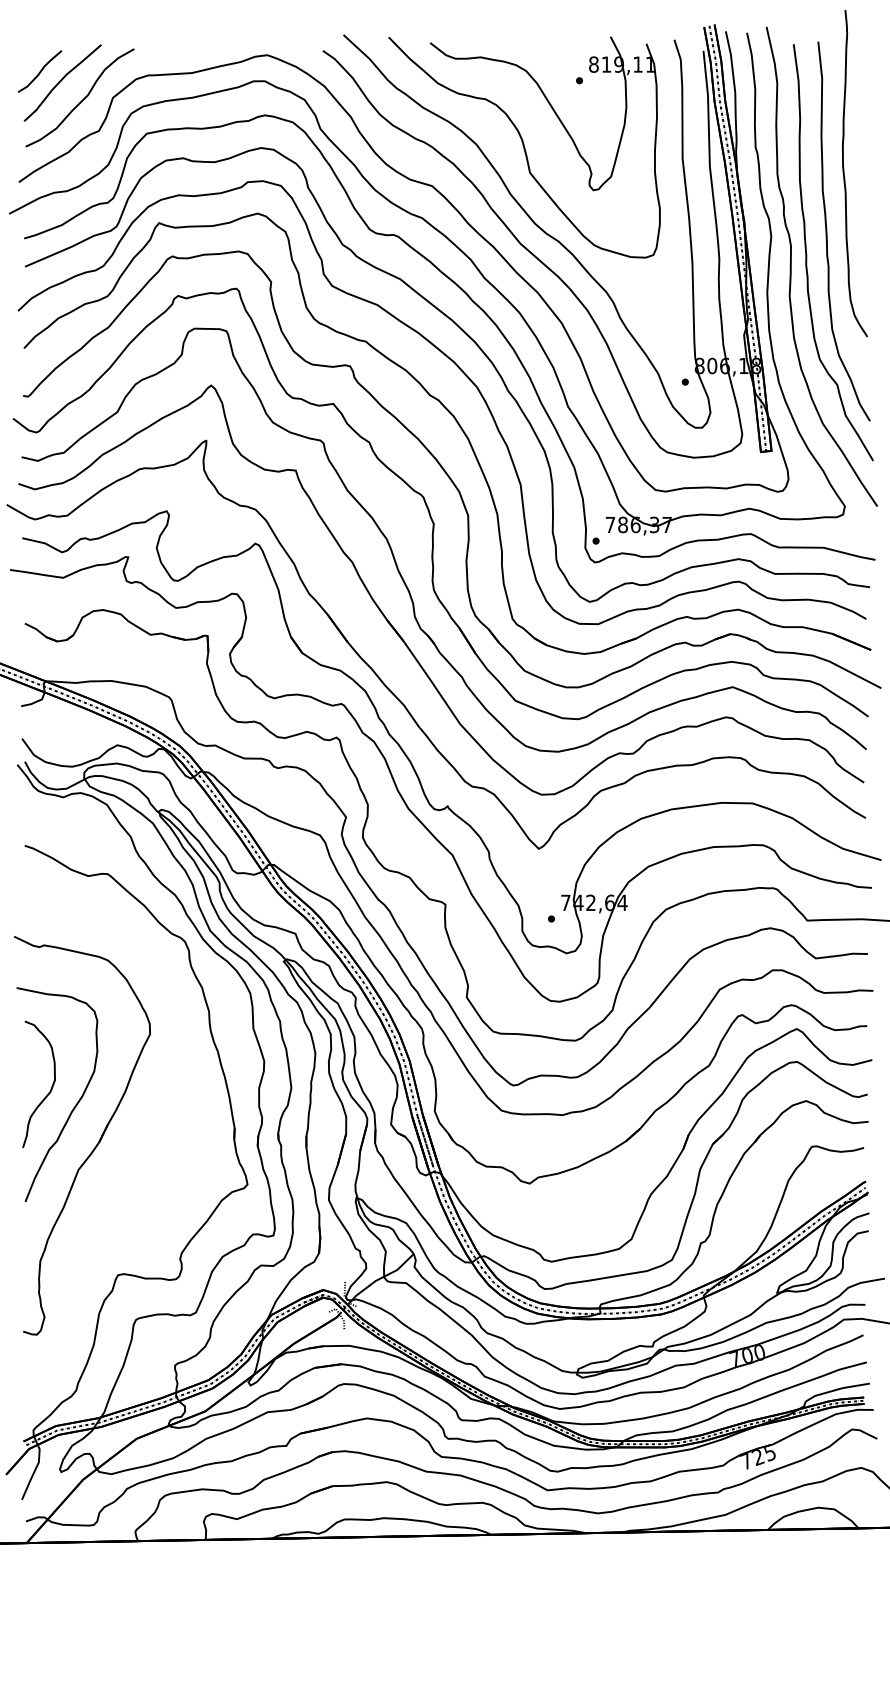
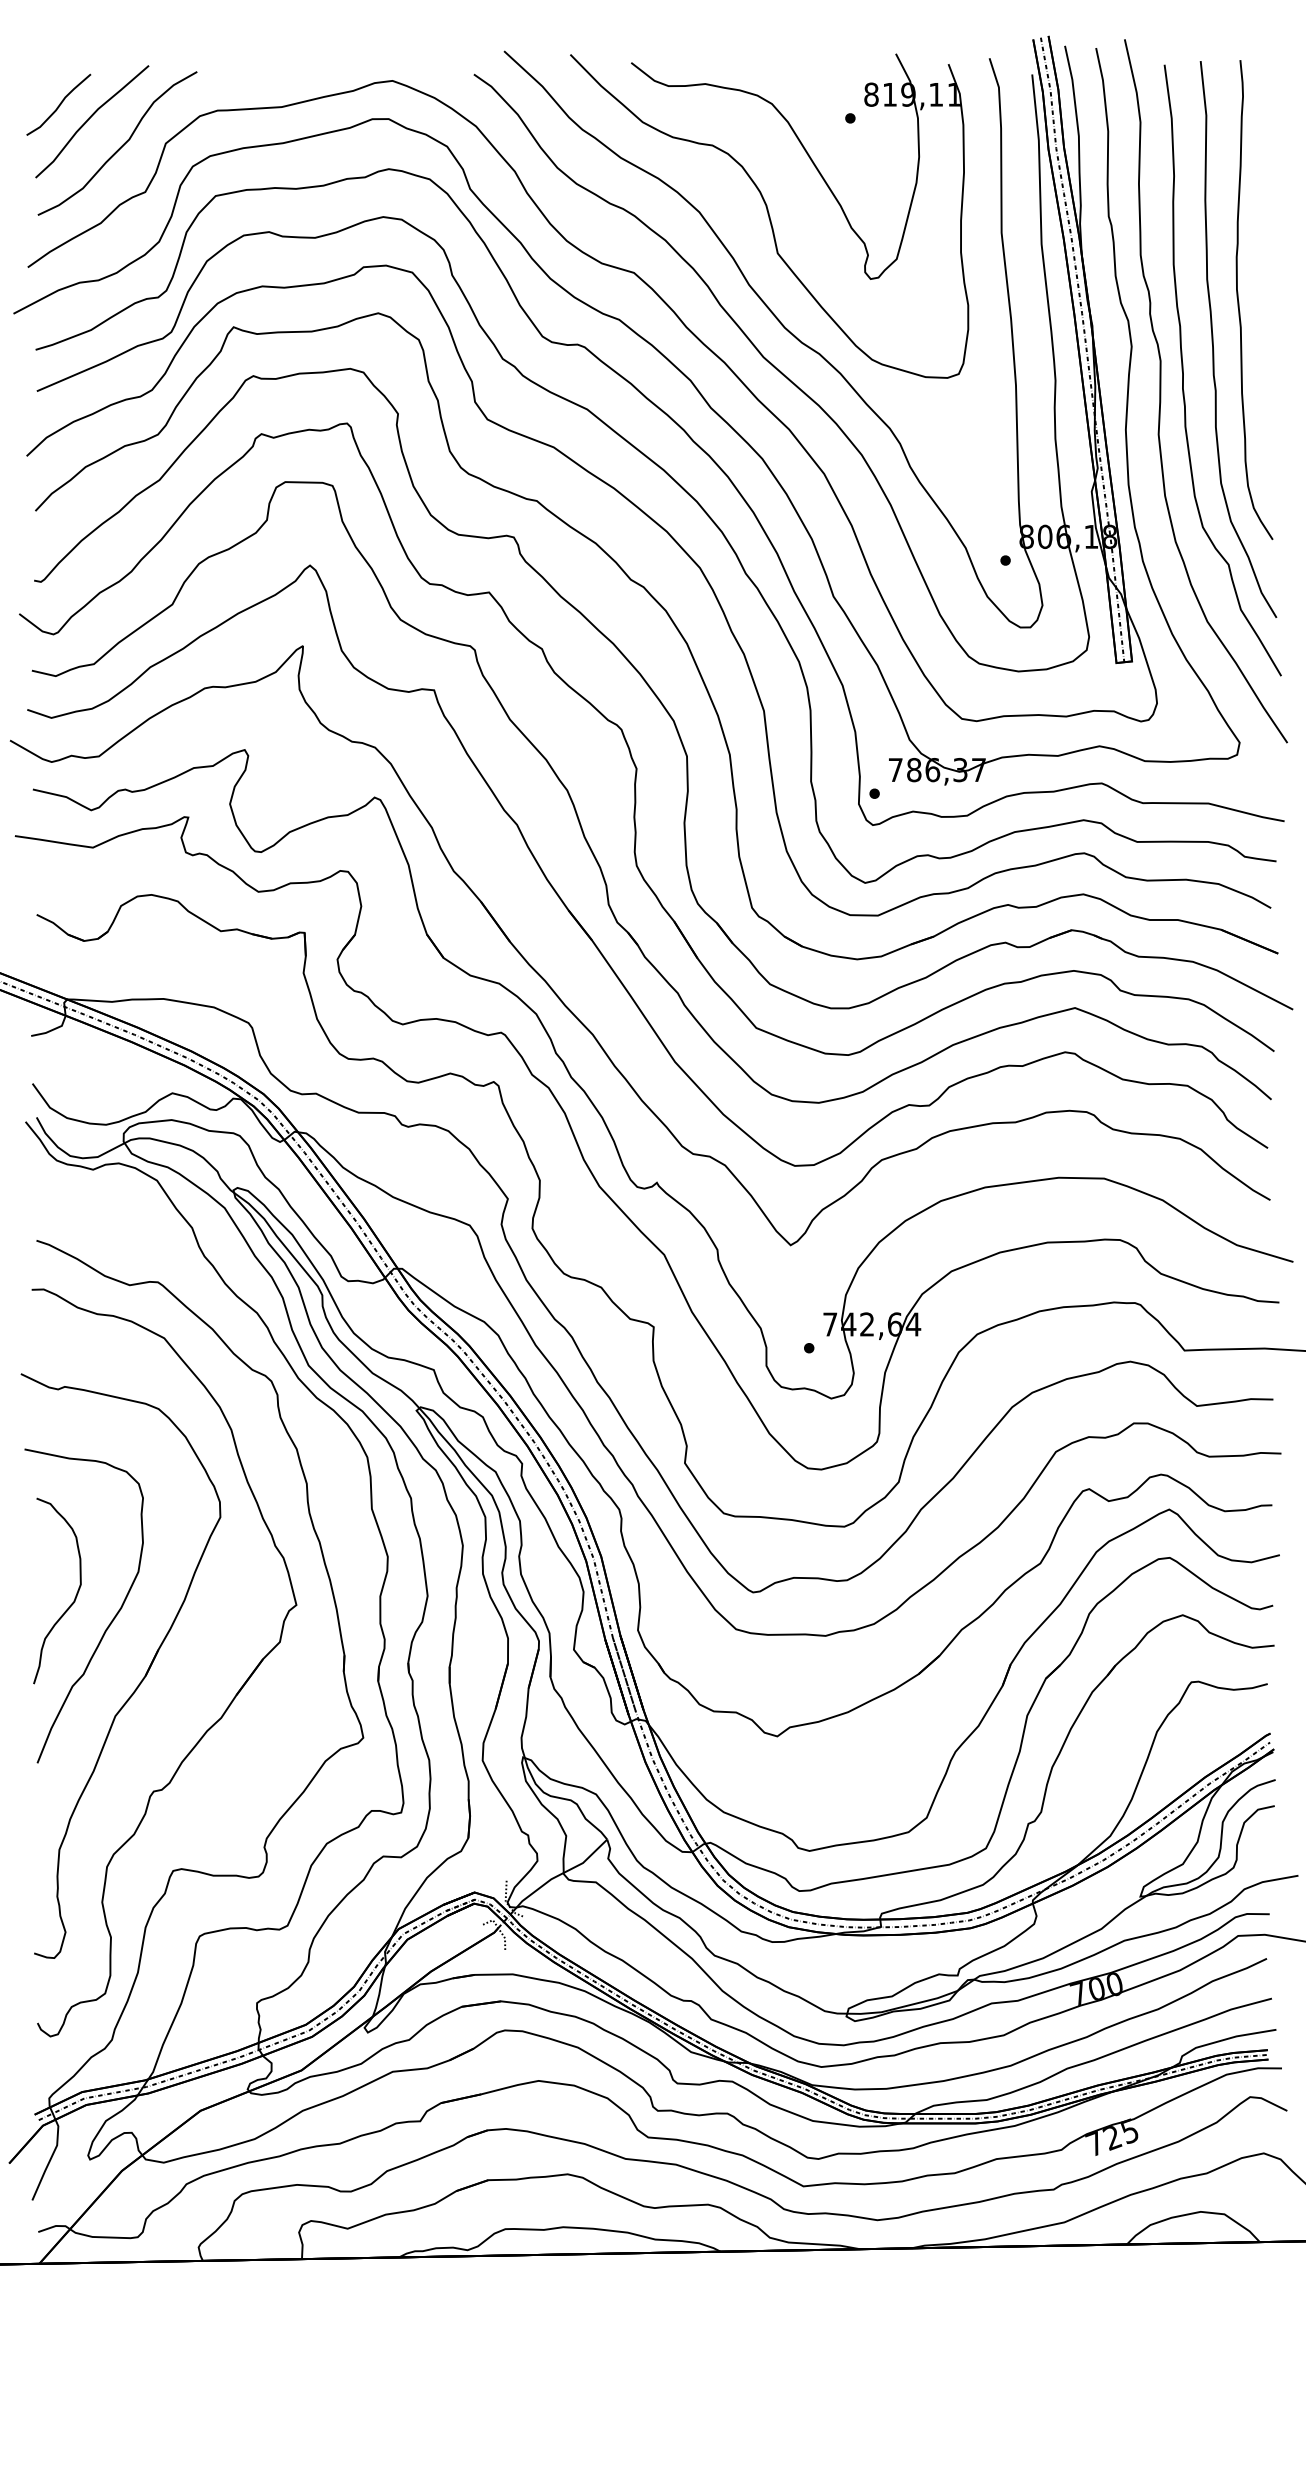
curve: (845, 177) -> (1240, 305), moved
part: (154, 1163) -> (226, 1706), added

